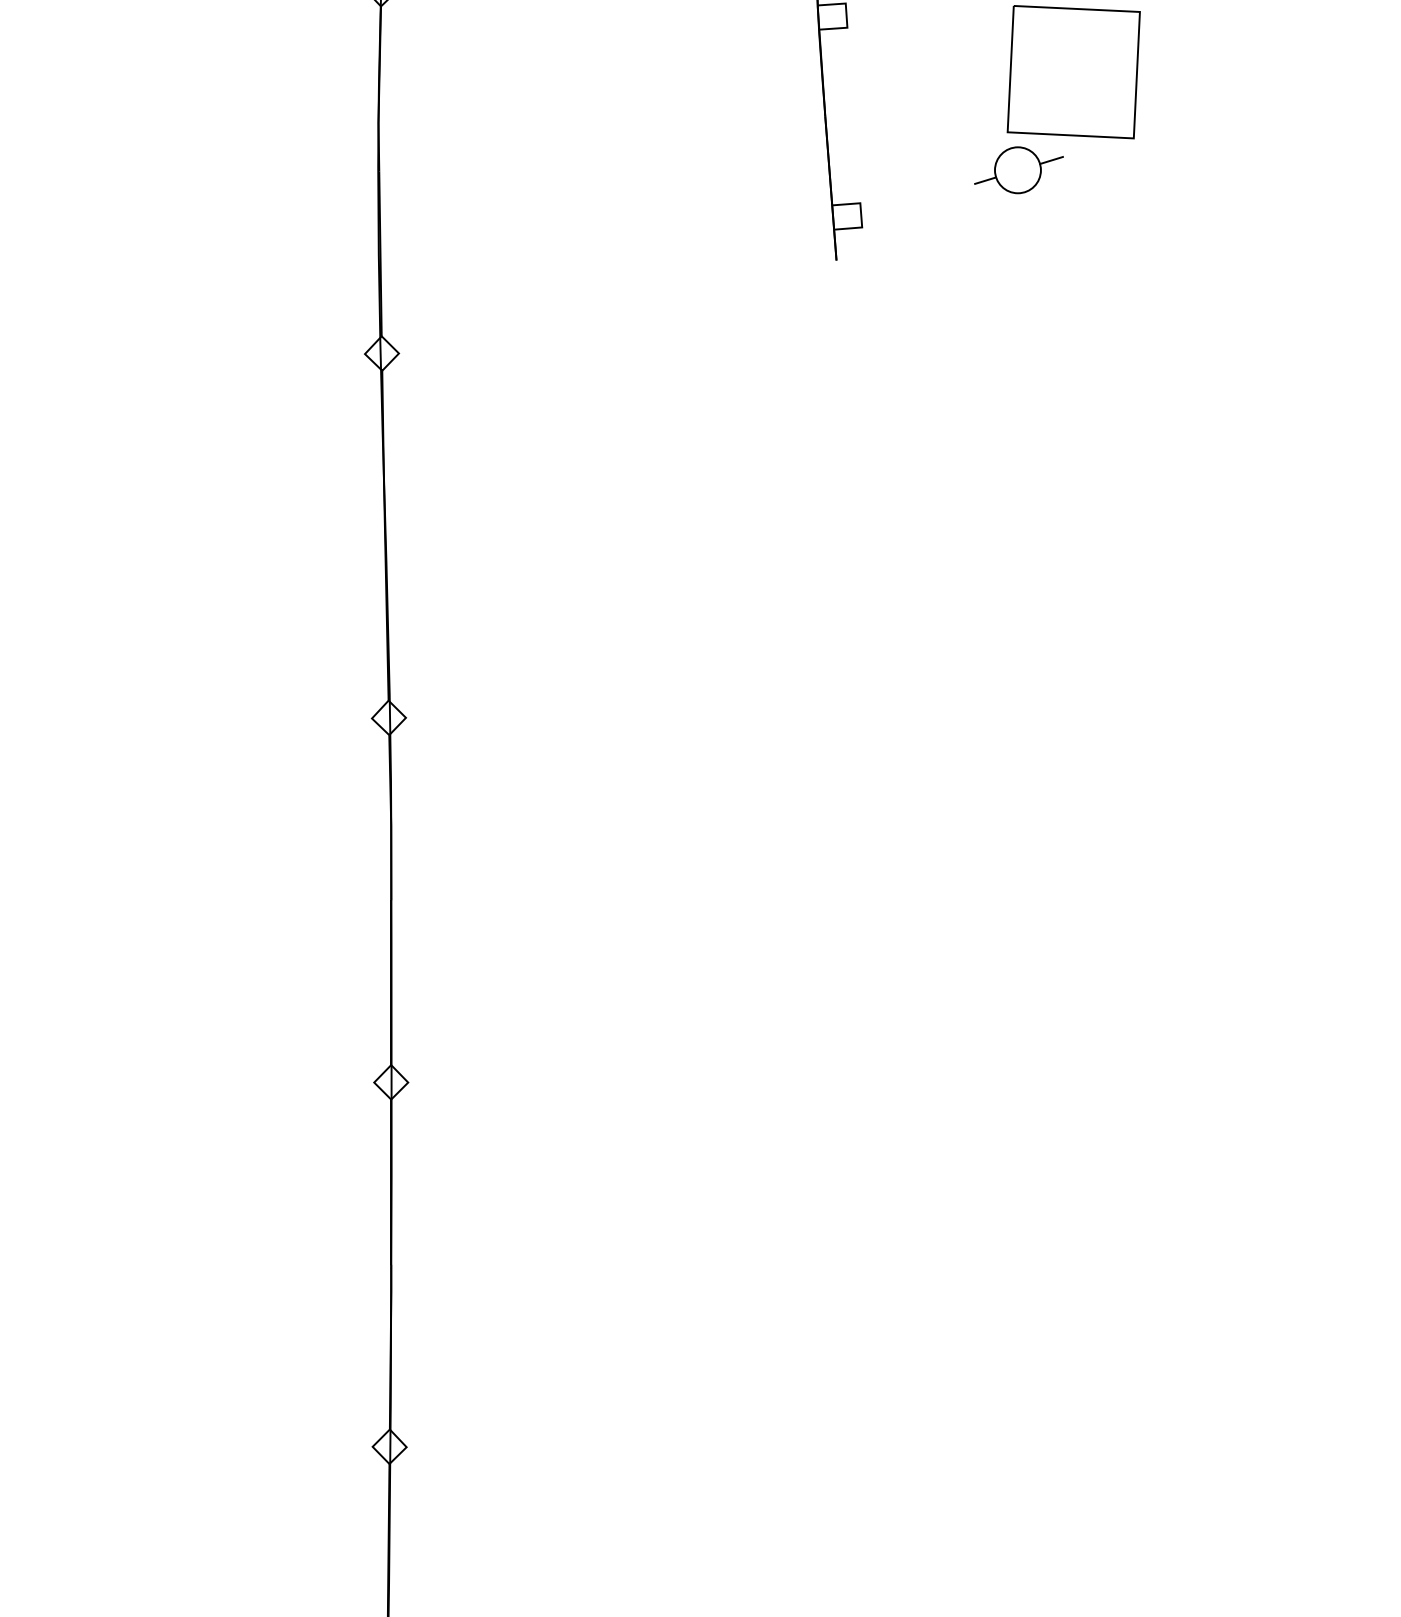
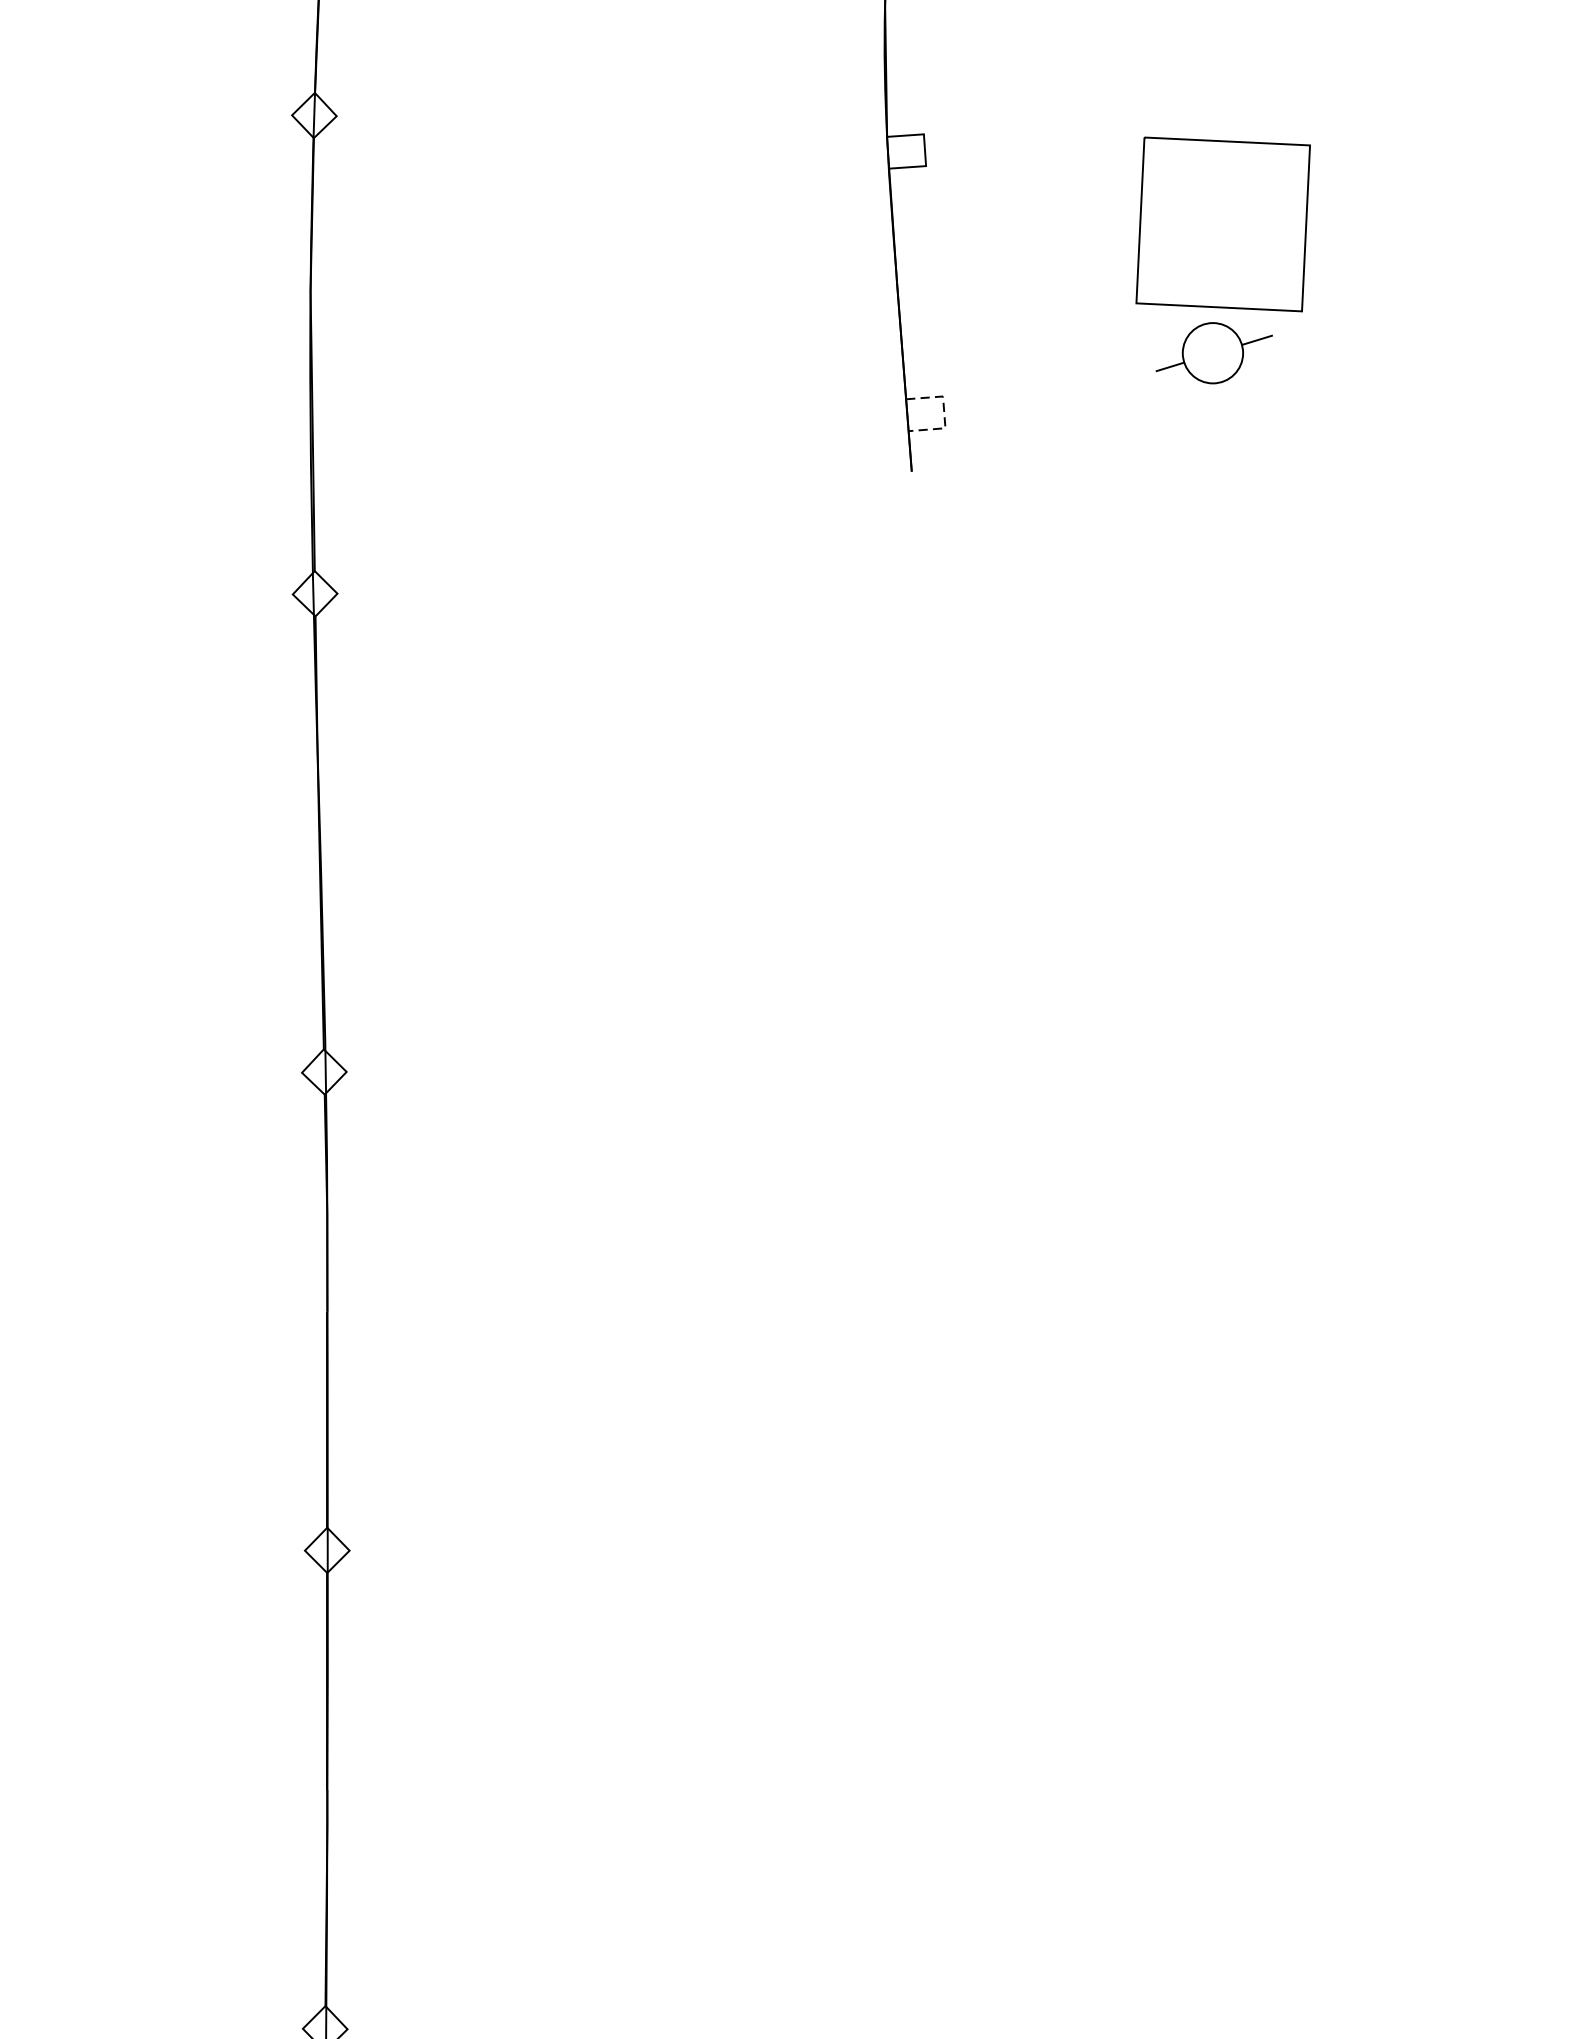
part: (1018, 170) -> (1213, 353), moved
line: (861, 215) -> (944, 412), solid -> dashed

